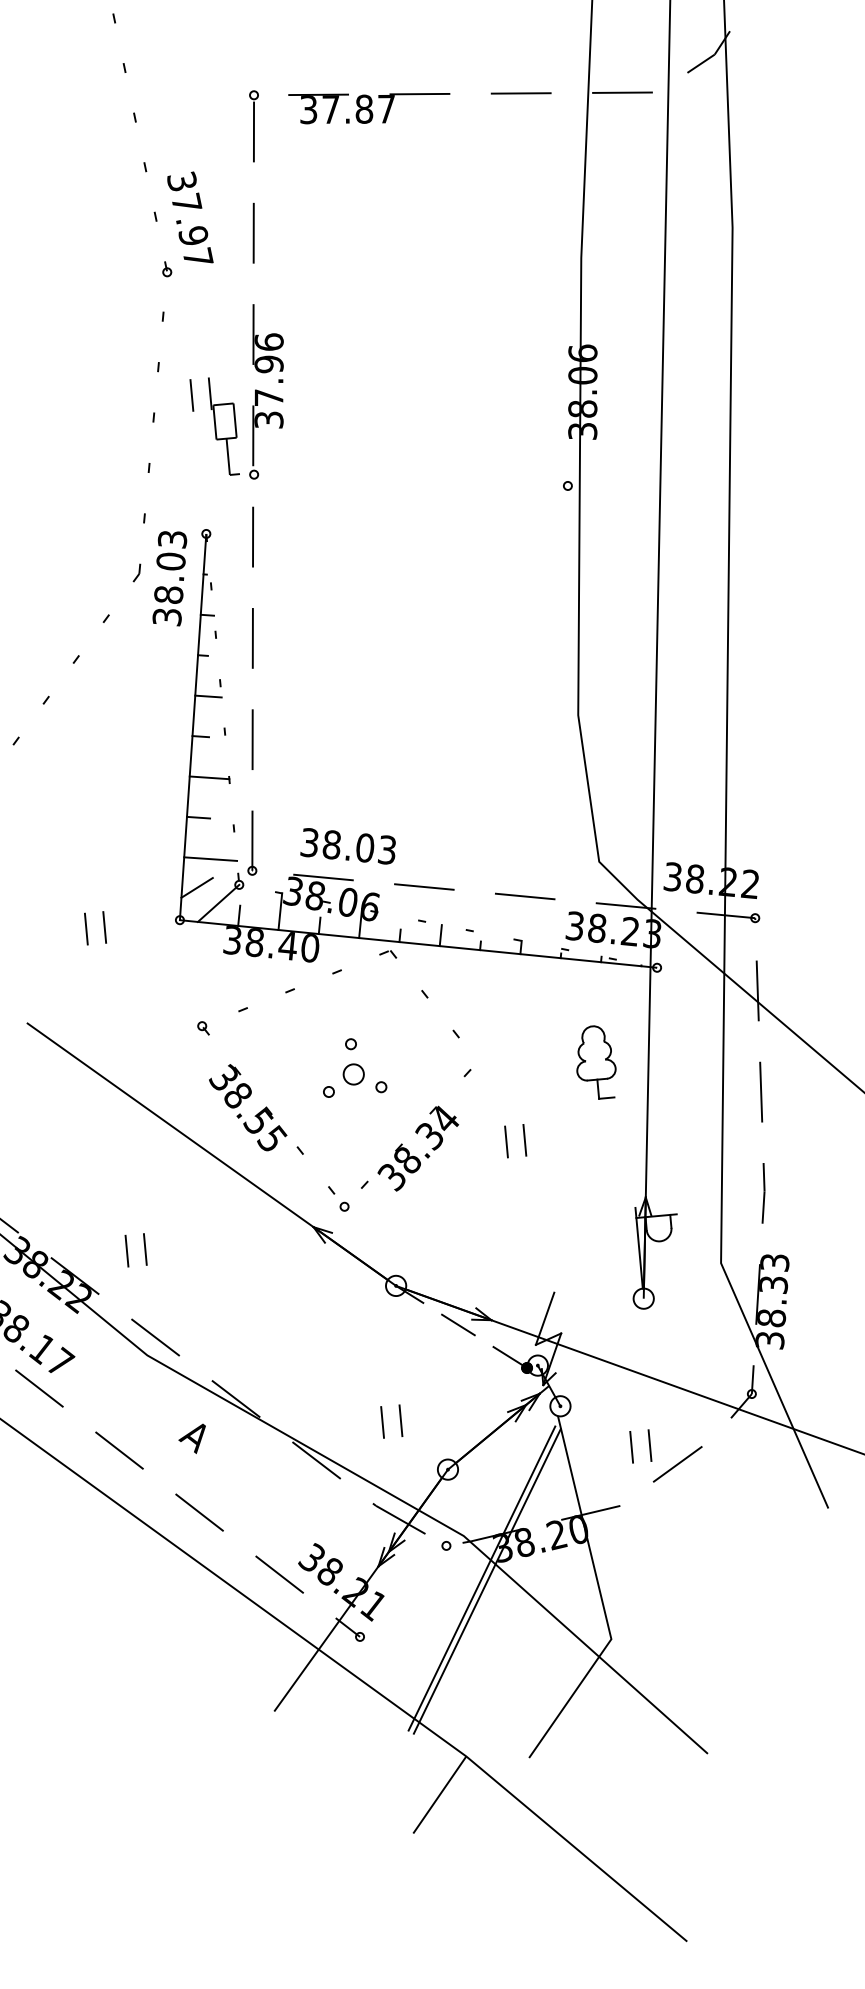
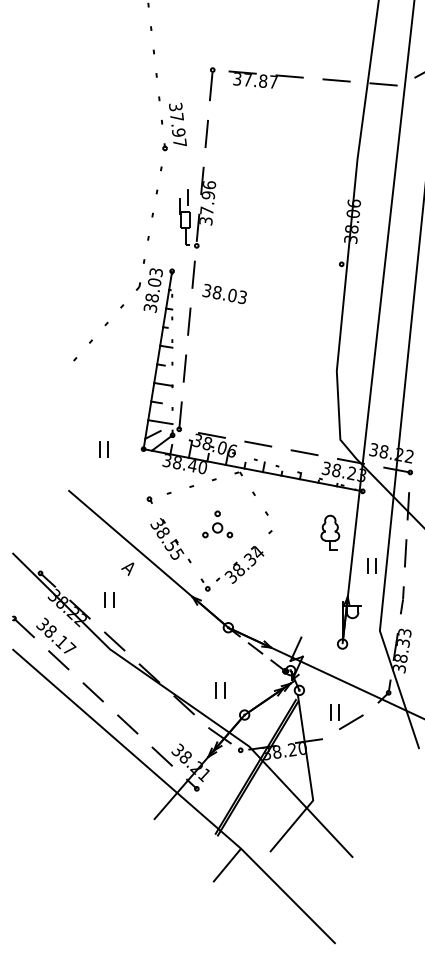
line: (190, 395) -> (187, 197), moved
text: (347, 845) -> (224, 293), moved
part: (514, 1140) -> (371, 565), moved
text: (192, 1437) -> (127, 568), moved

